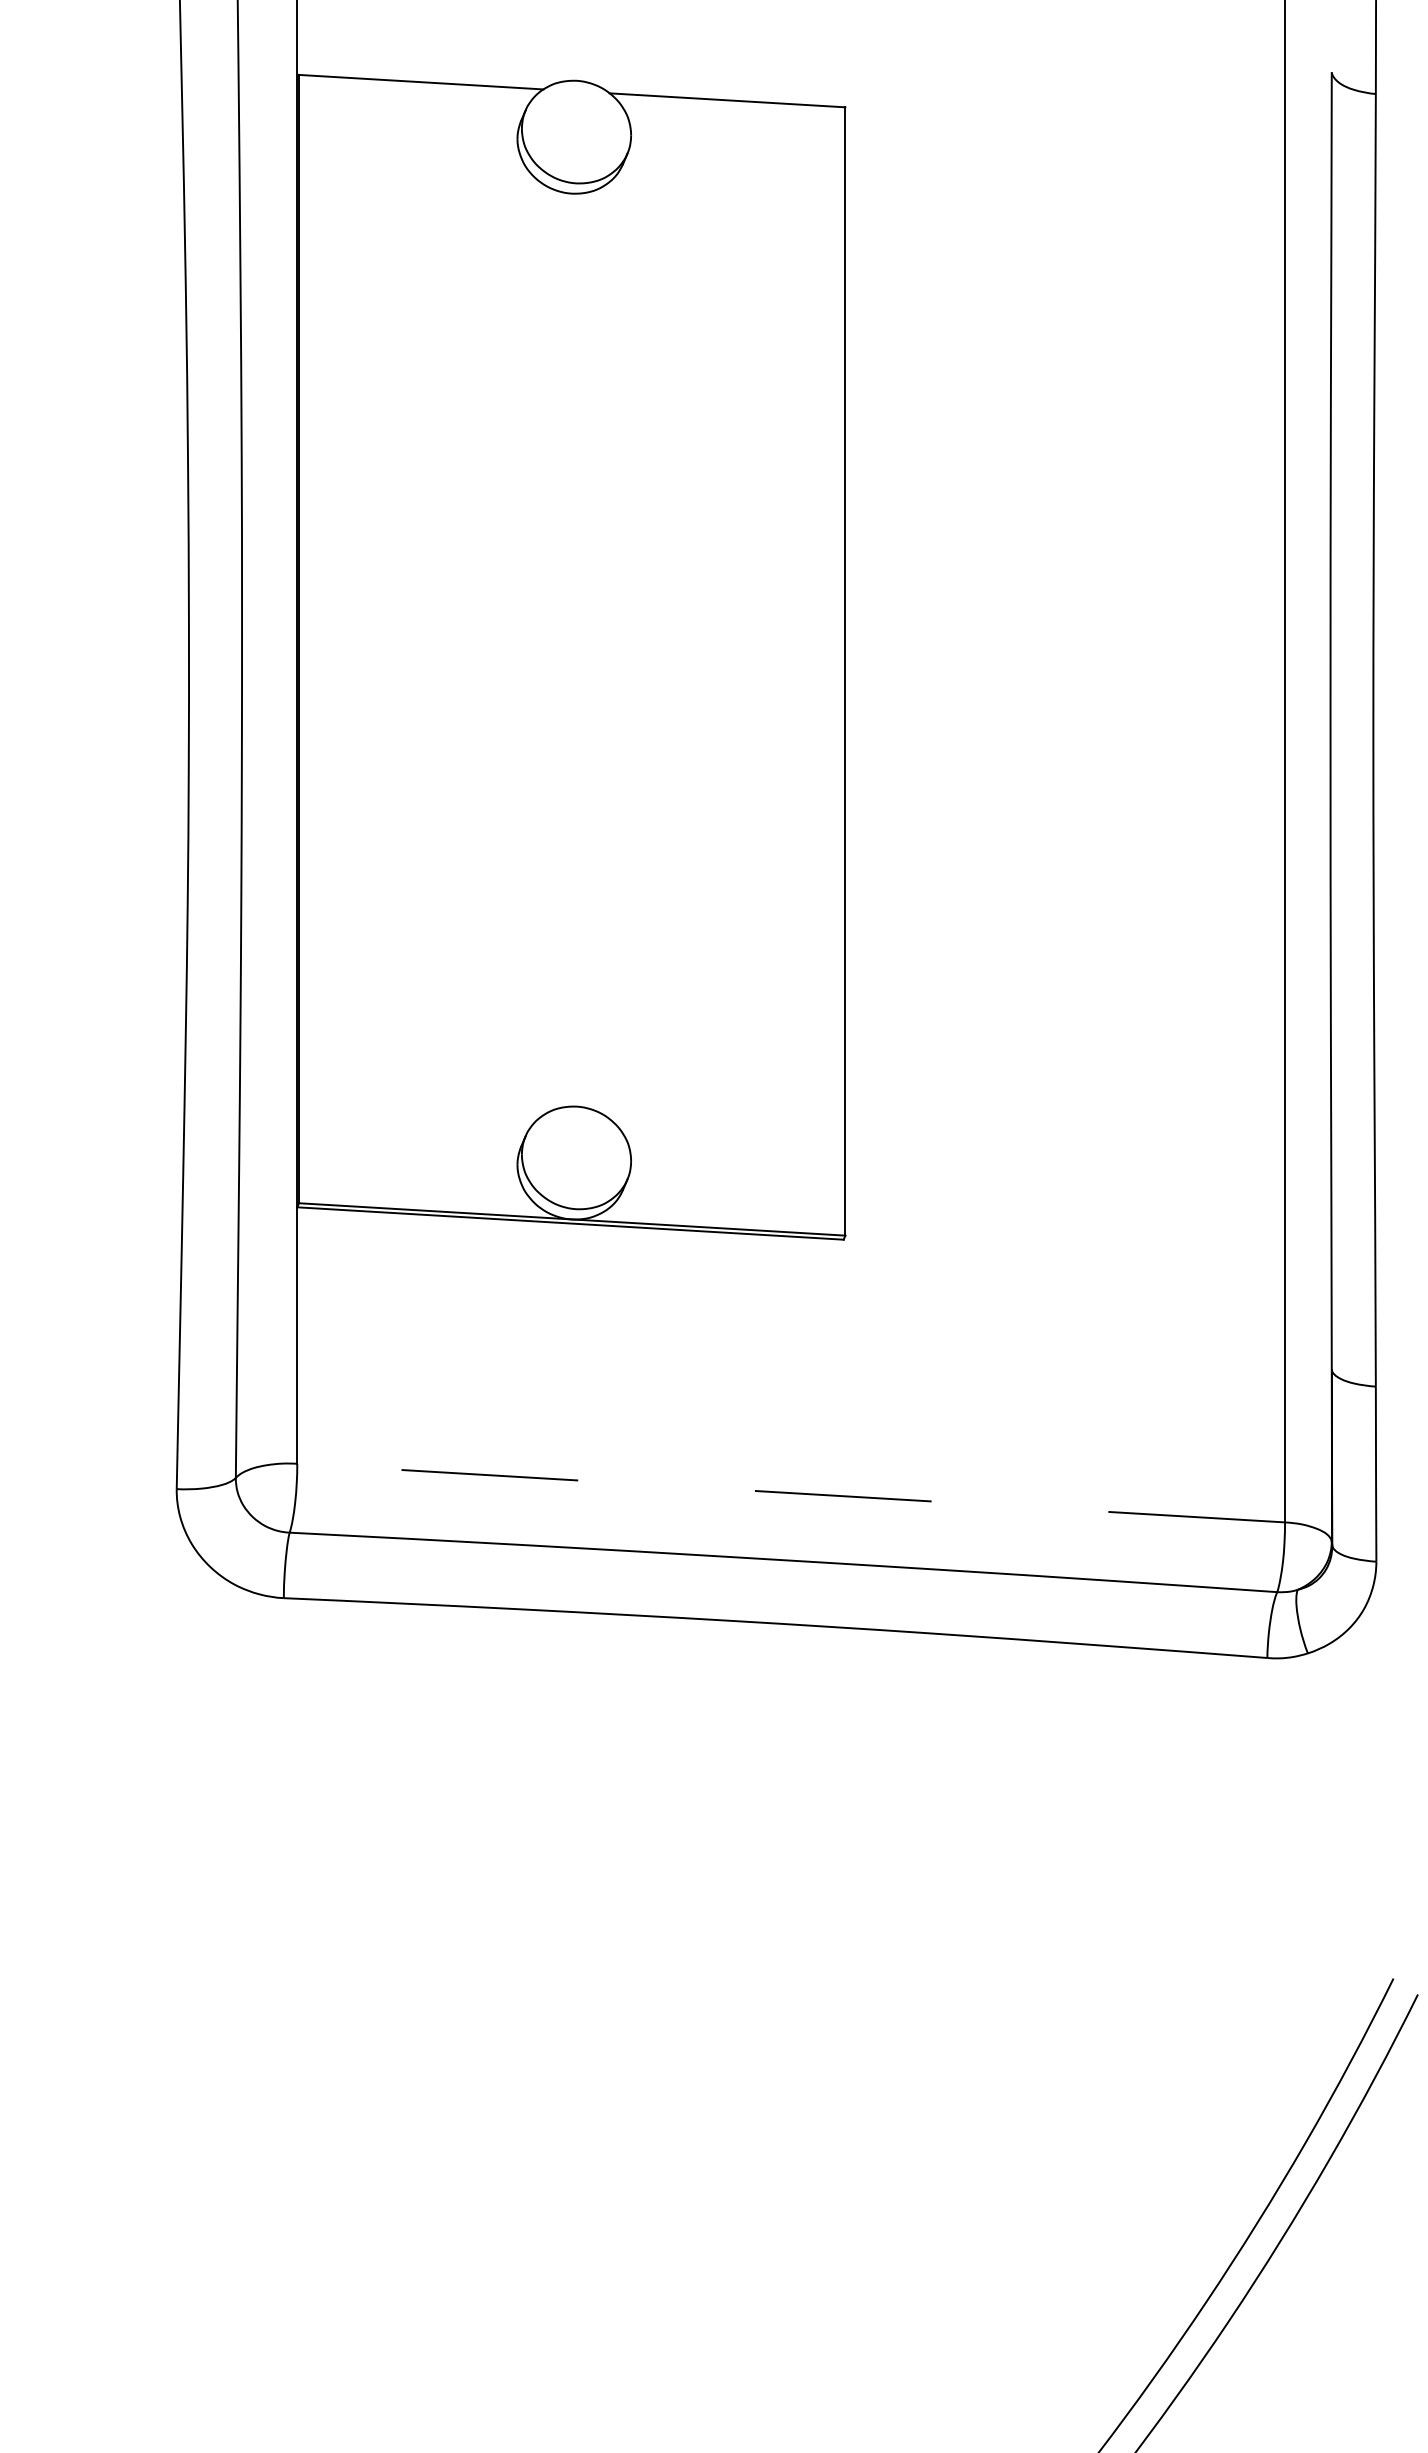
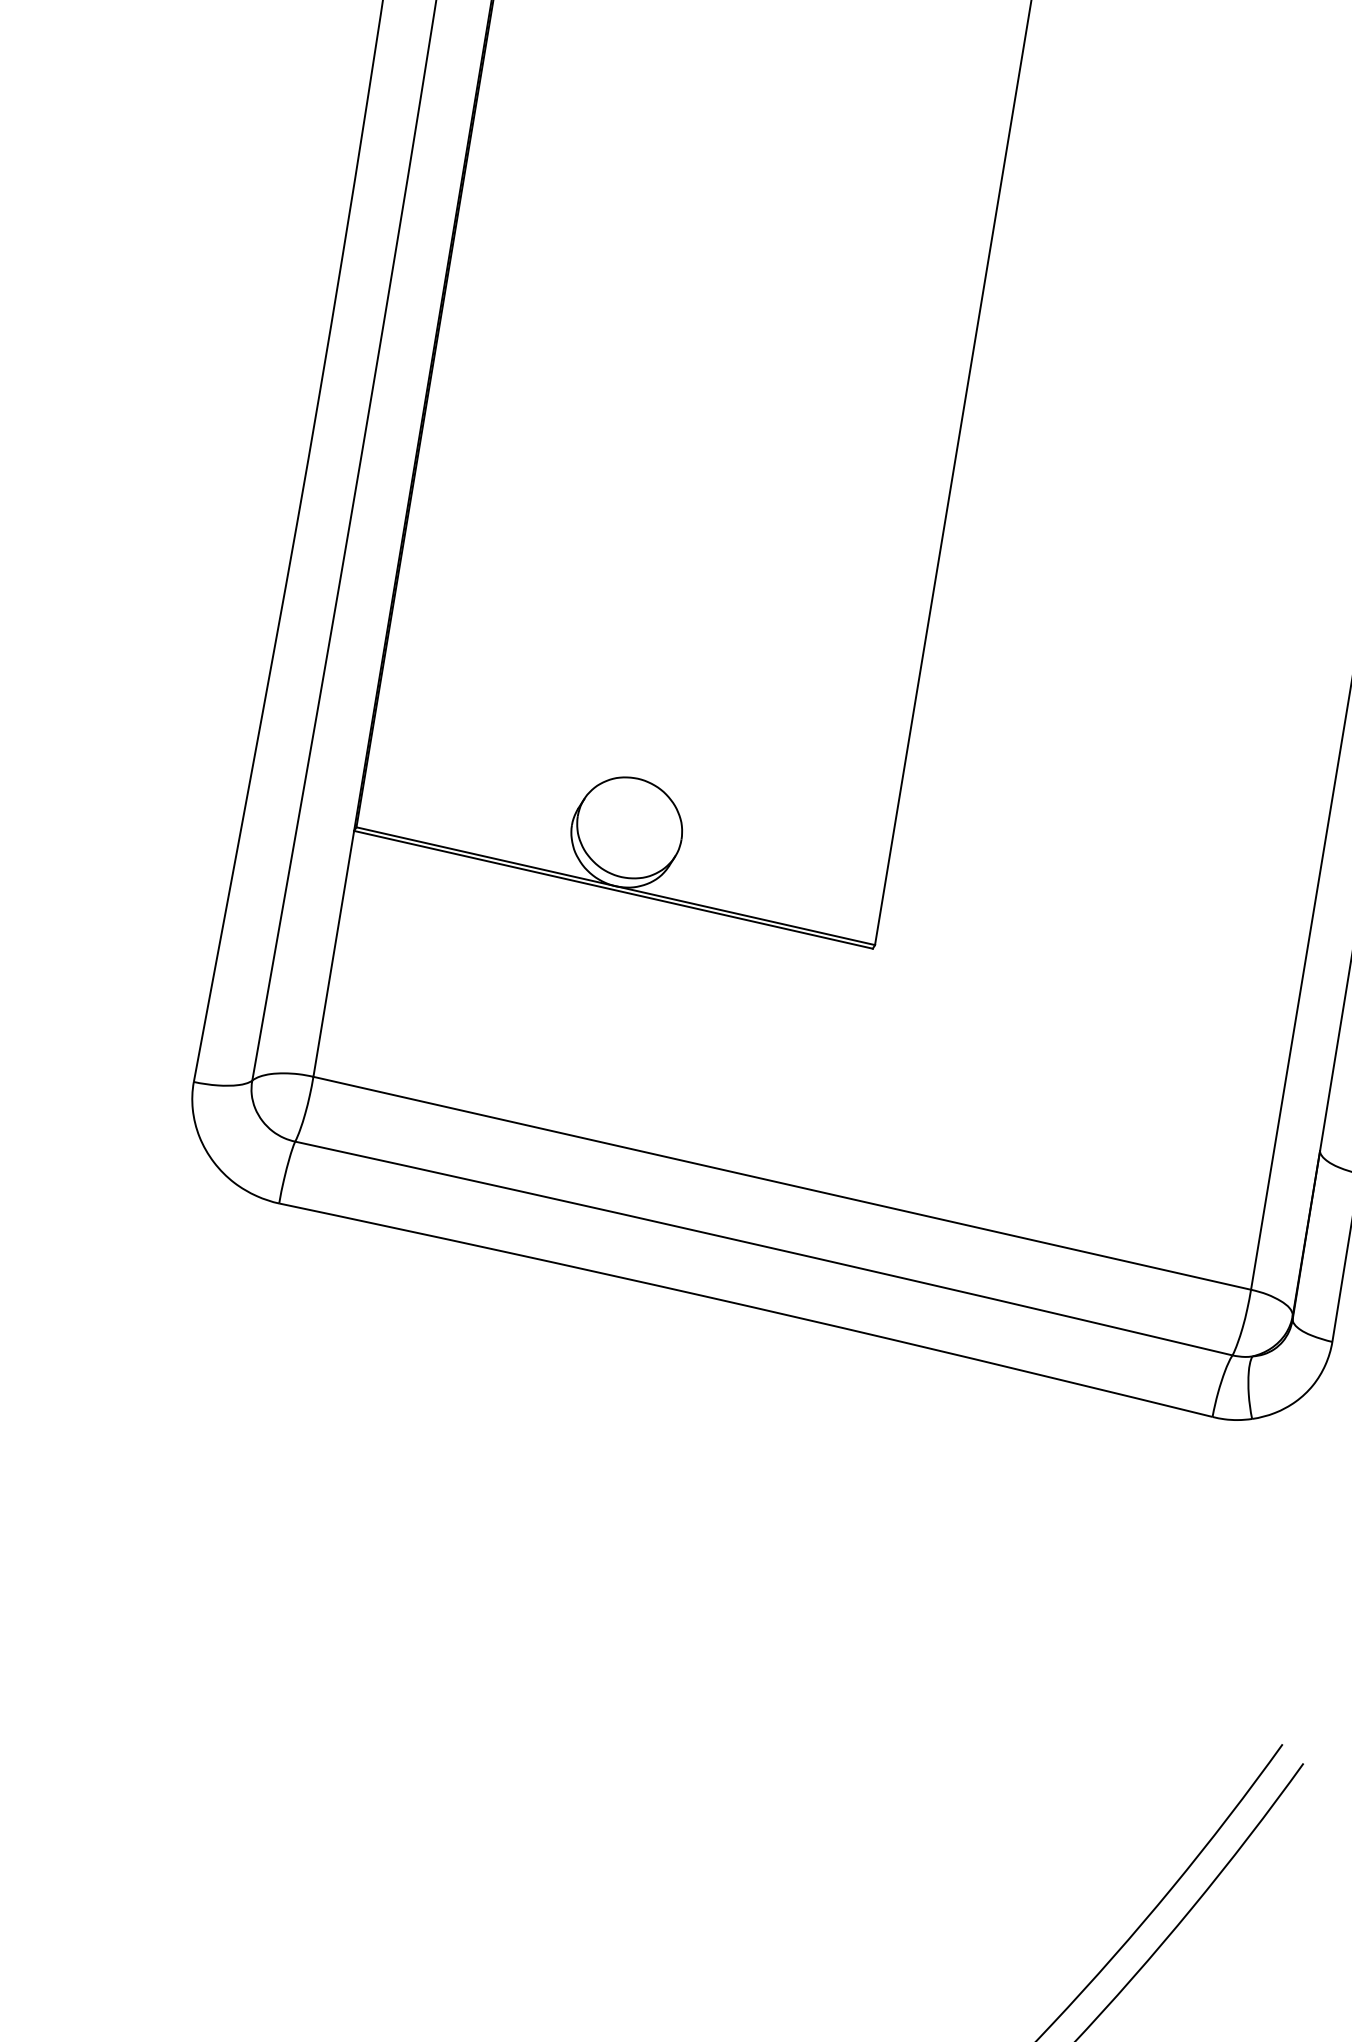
line: (791, 1493) -> (782, 1183), dashed -> solid

